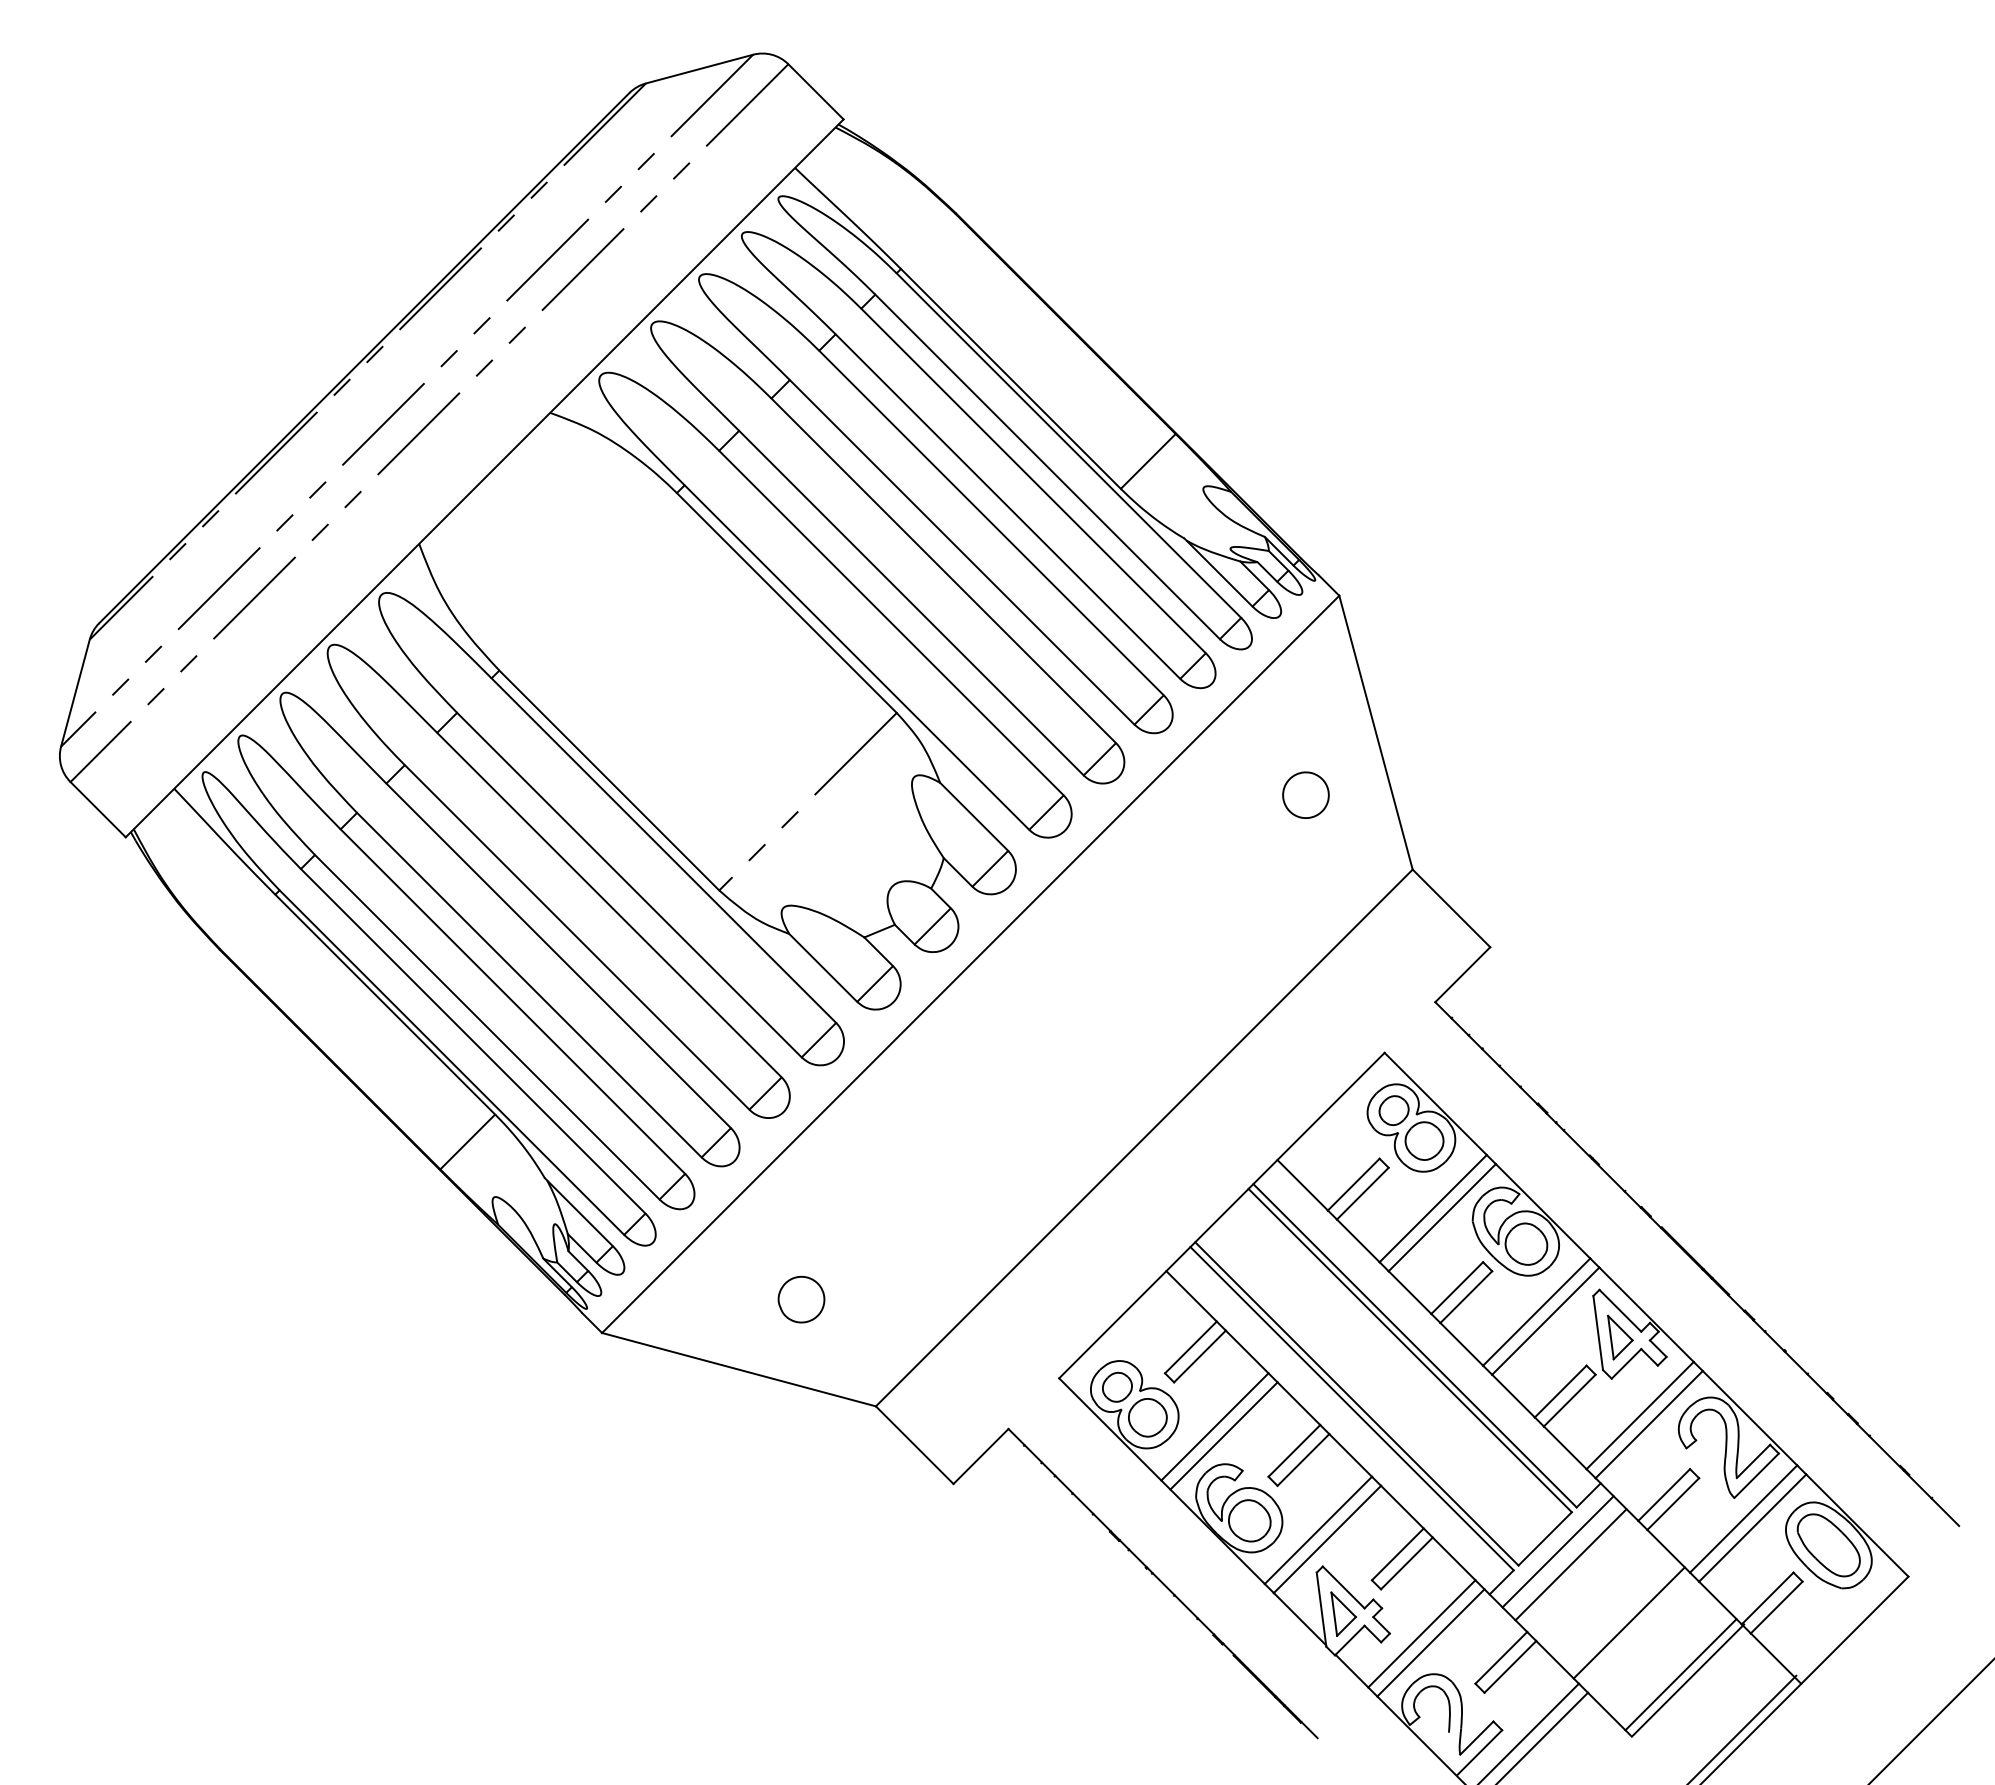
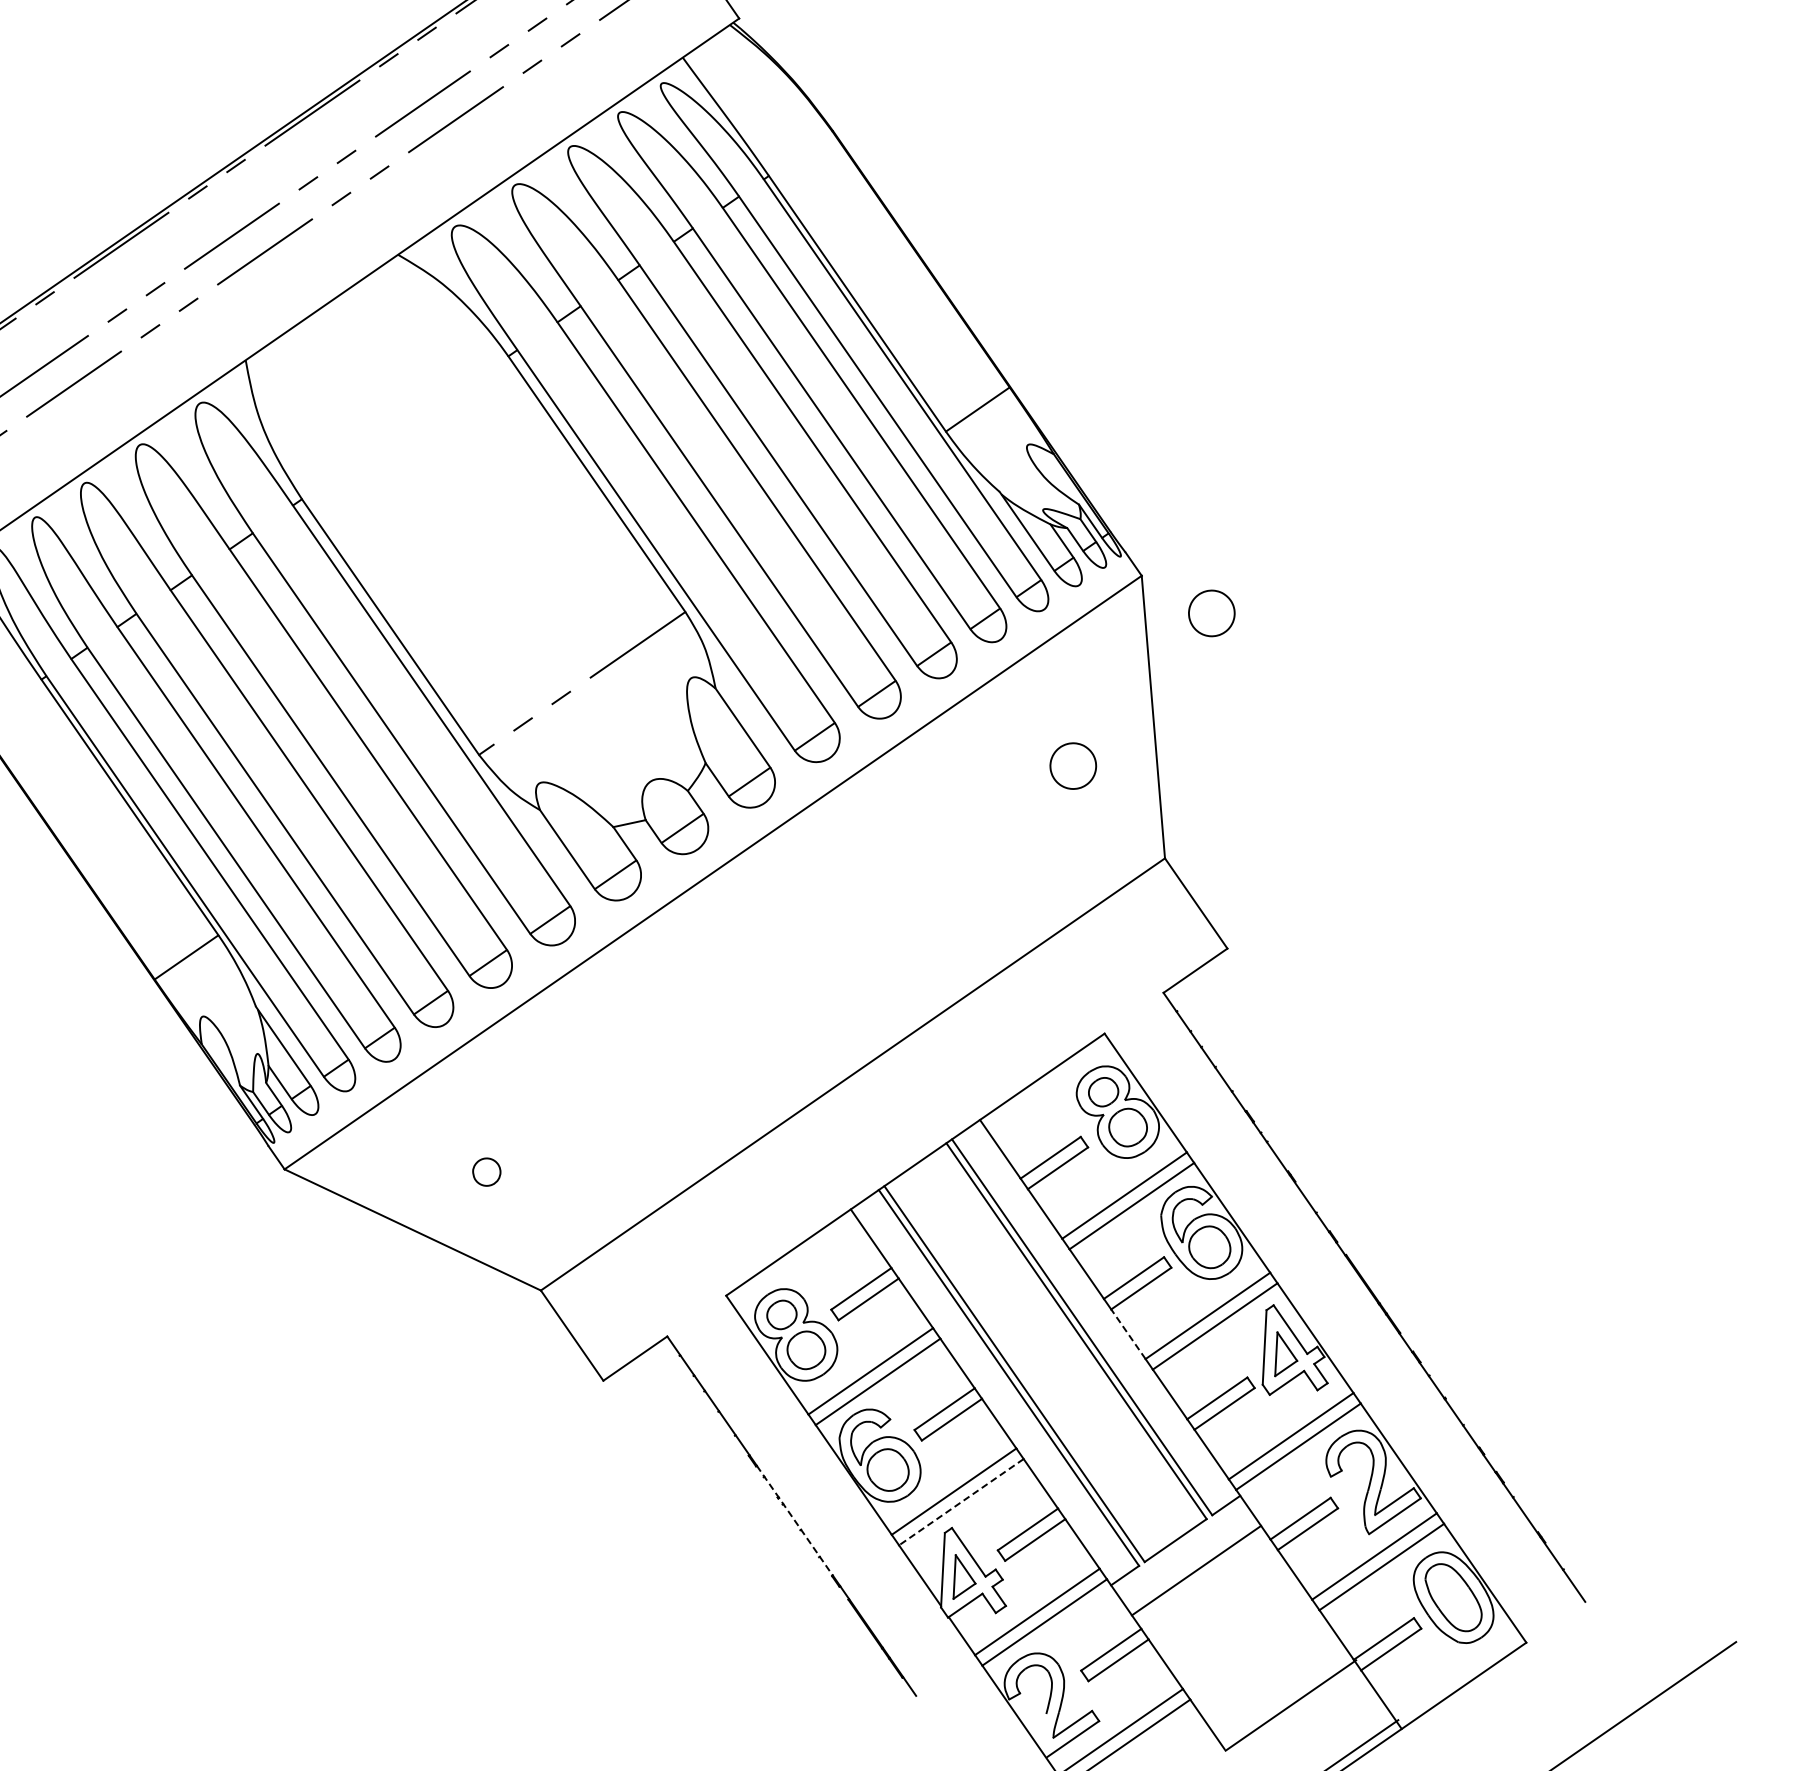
part: (1414, 619) -> (1211, 612), added
part: (801, 1299) -> (486, 1172), size x0.6
line: (1461, 1344) -> (1128, 1334), solid -> dashed
line: (1327, 1539) -> (961, 1502), solid -> dashed
line: (1557, 1551) -> (1185, 1555), removed
line: (1166, 1587) -> (794, 1520), solid -> dashed
line: (1628, 1622) -> (1242, 1637), removed
line: (1680, 1674) -> (1284, 1698), removed

